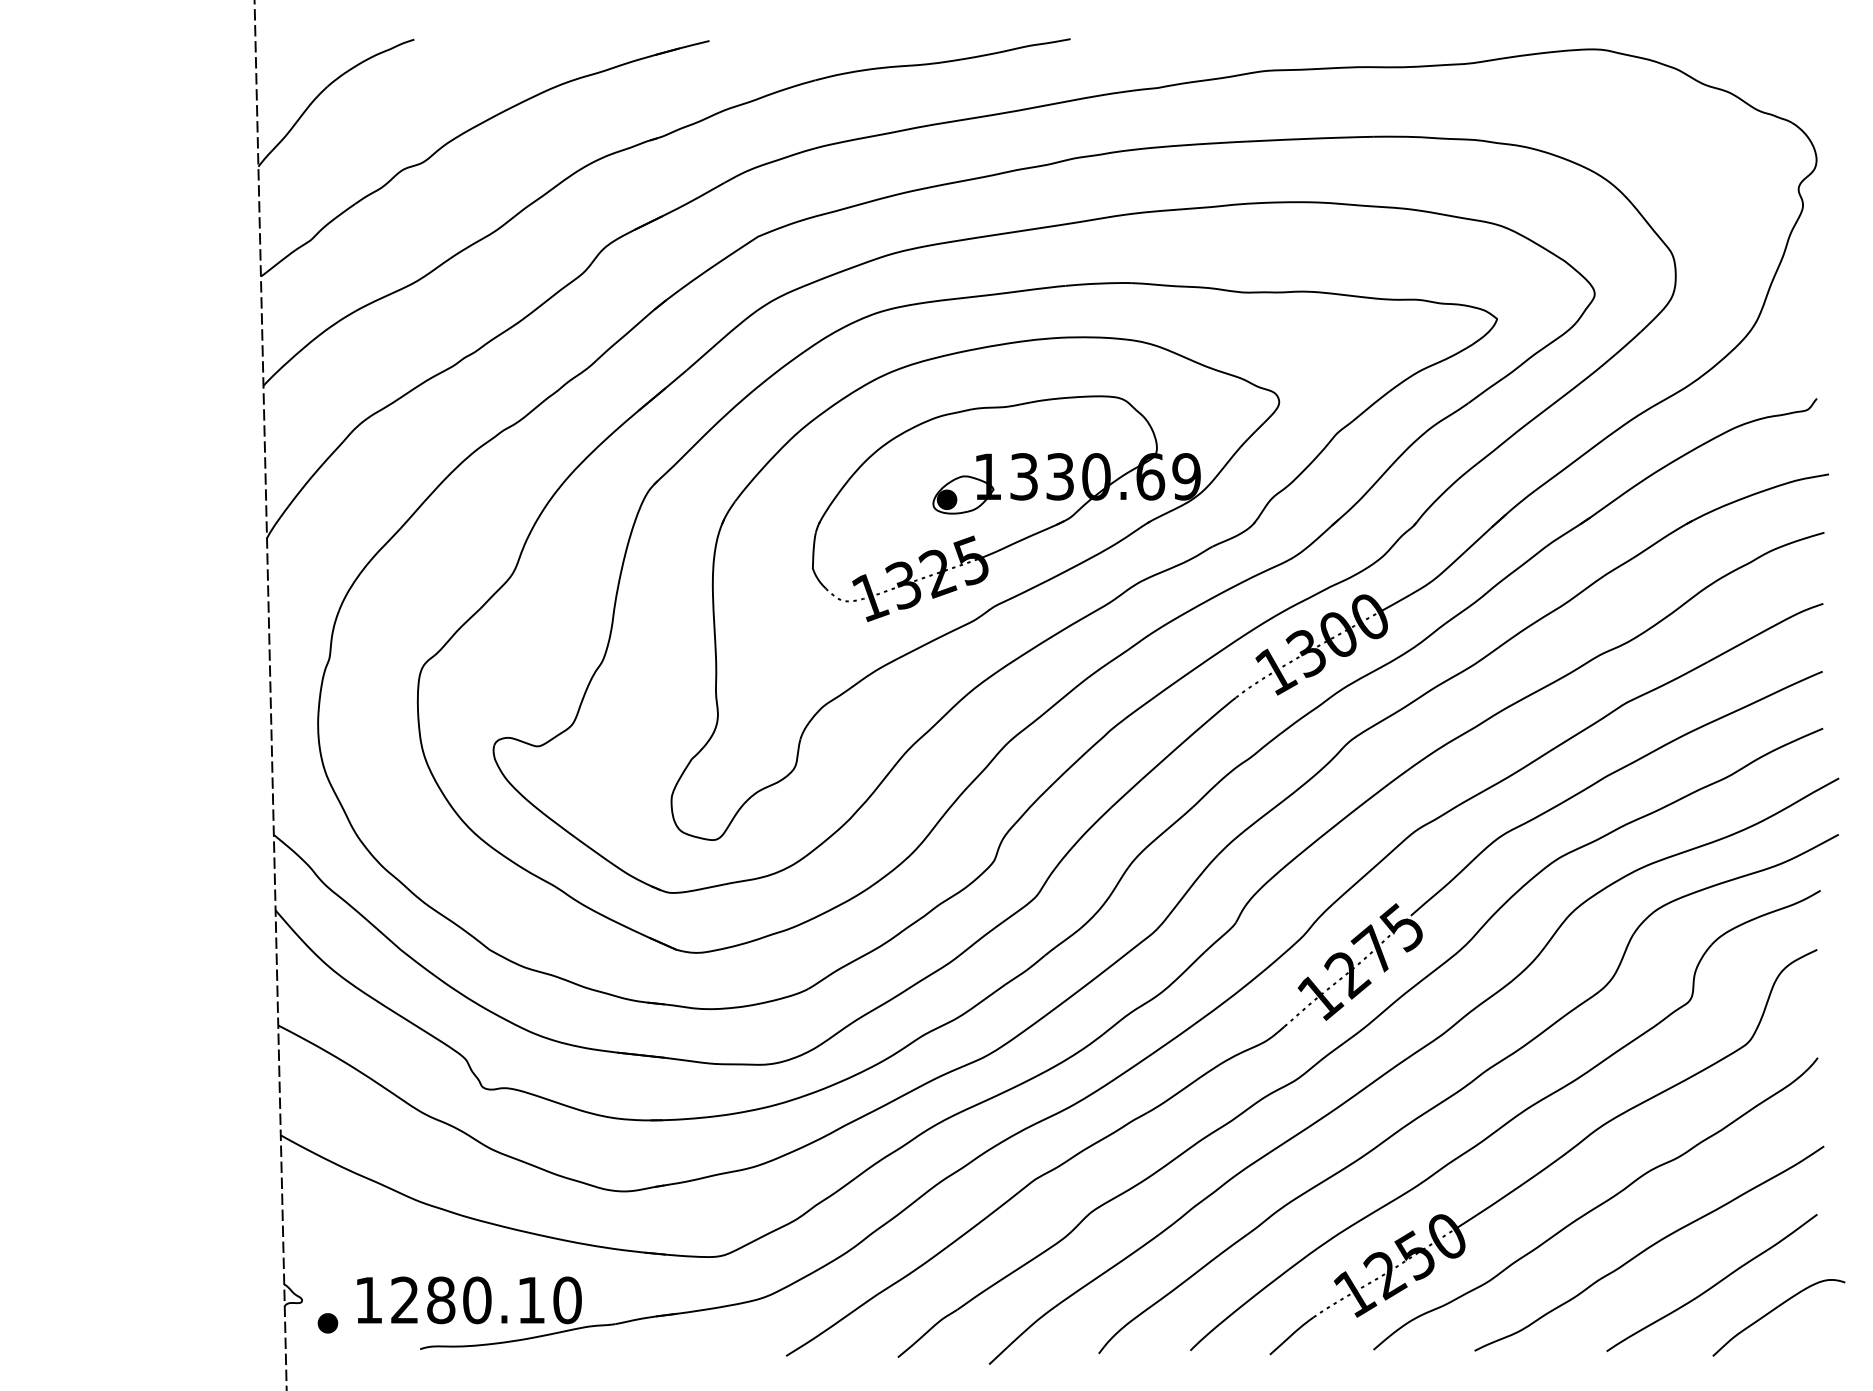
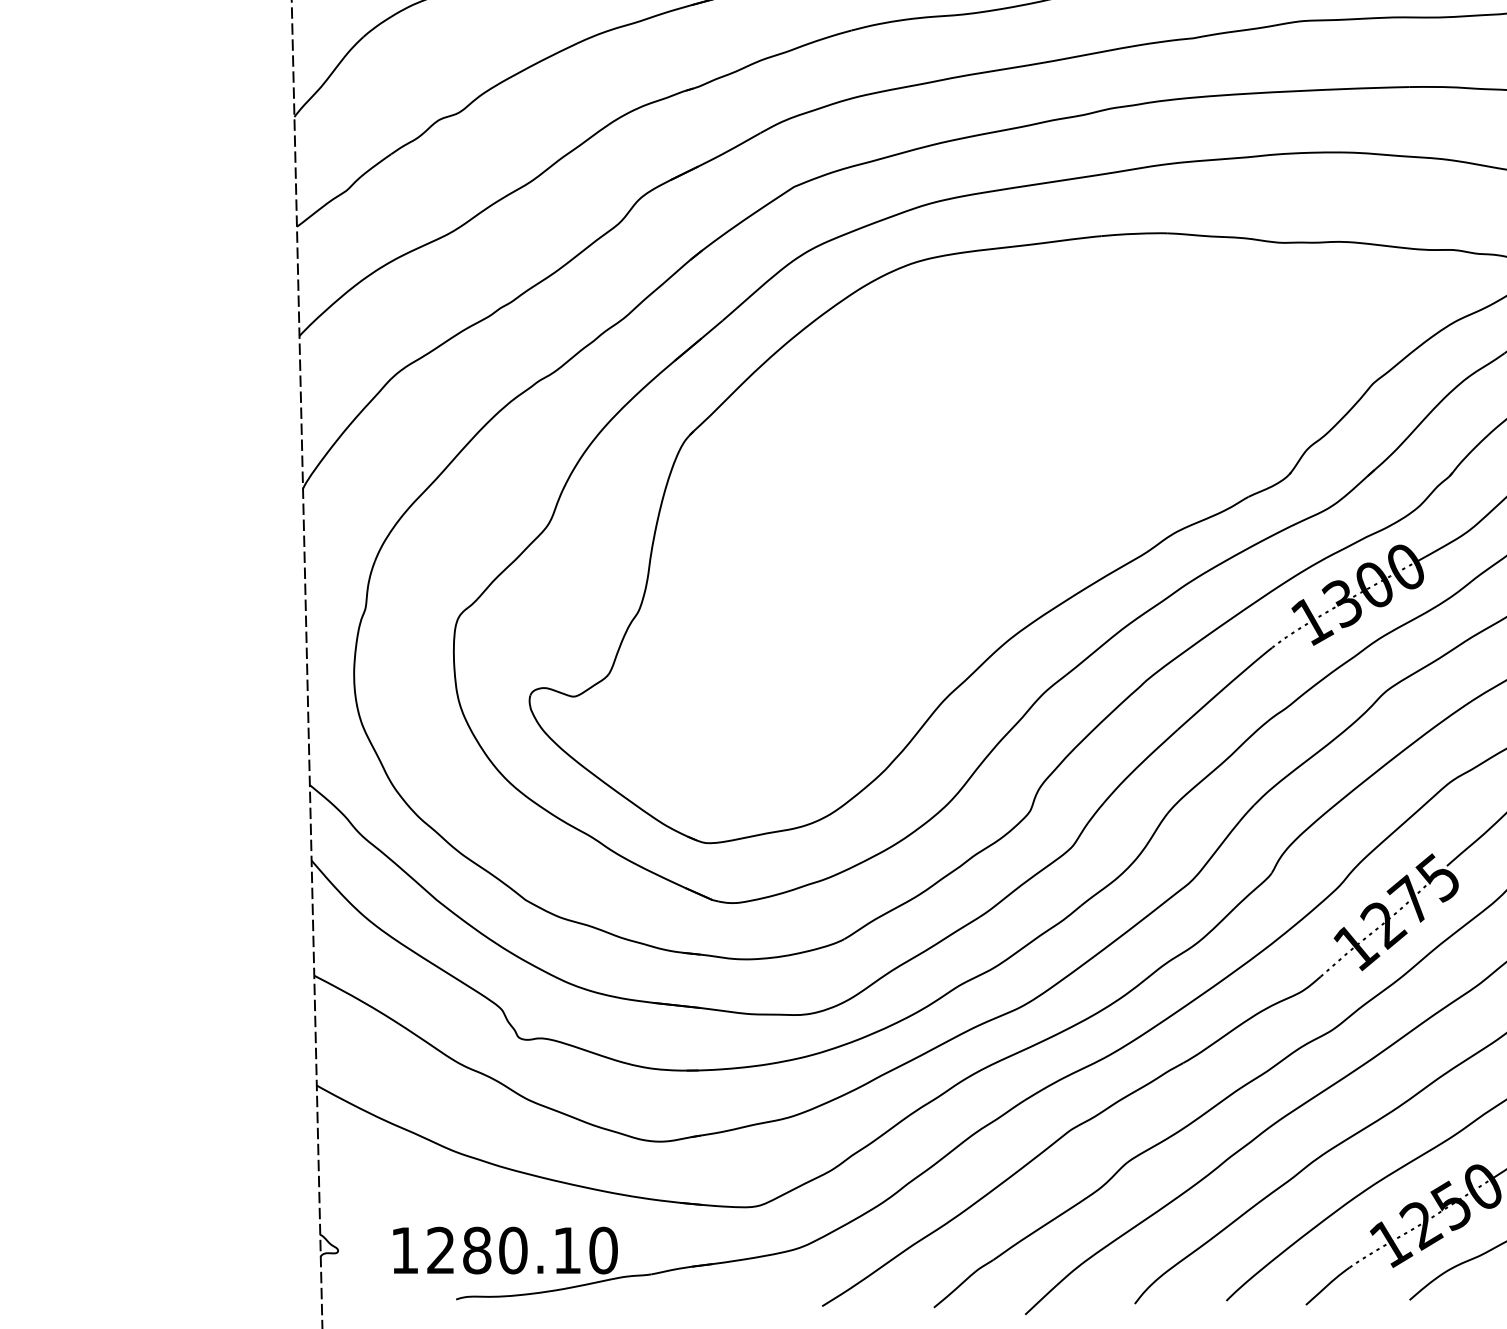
part: (975, 588) -> (1011, 538), removed
part: (327, 1323) -> (363, 1273), removed

